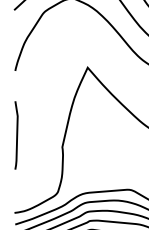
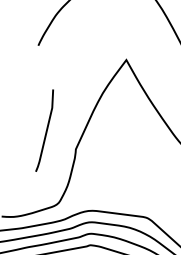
line: (16, 135) -> (45, 130), moved

